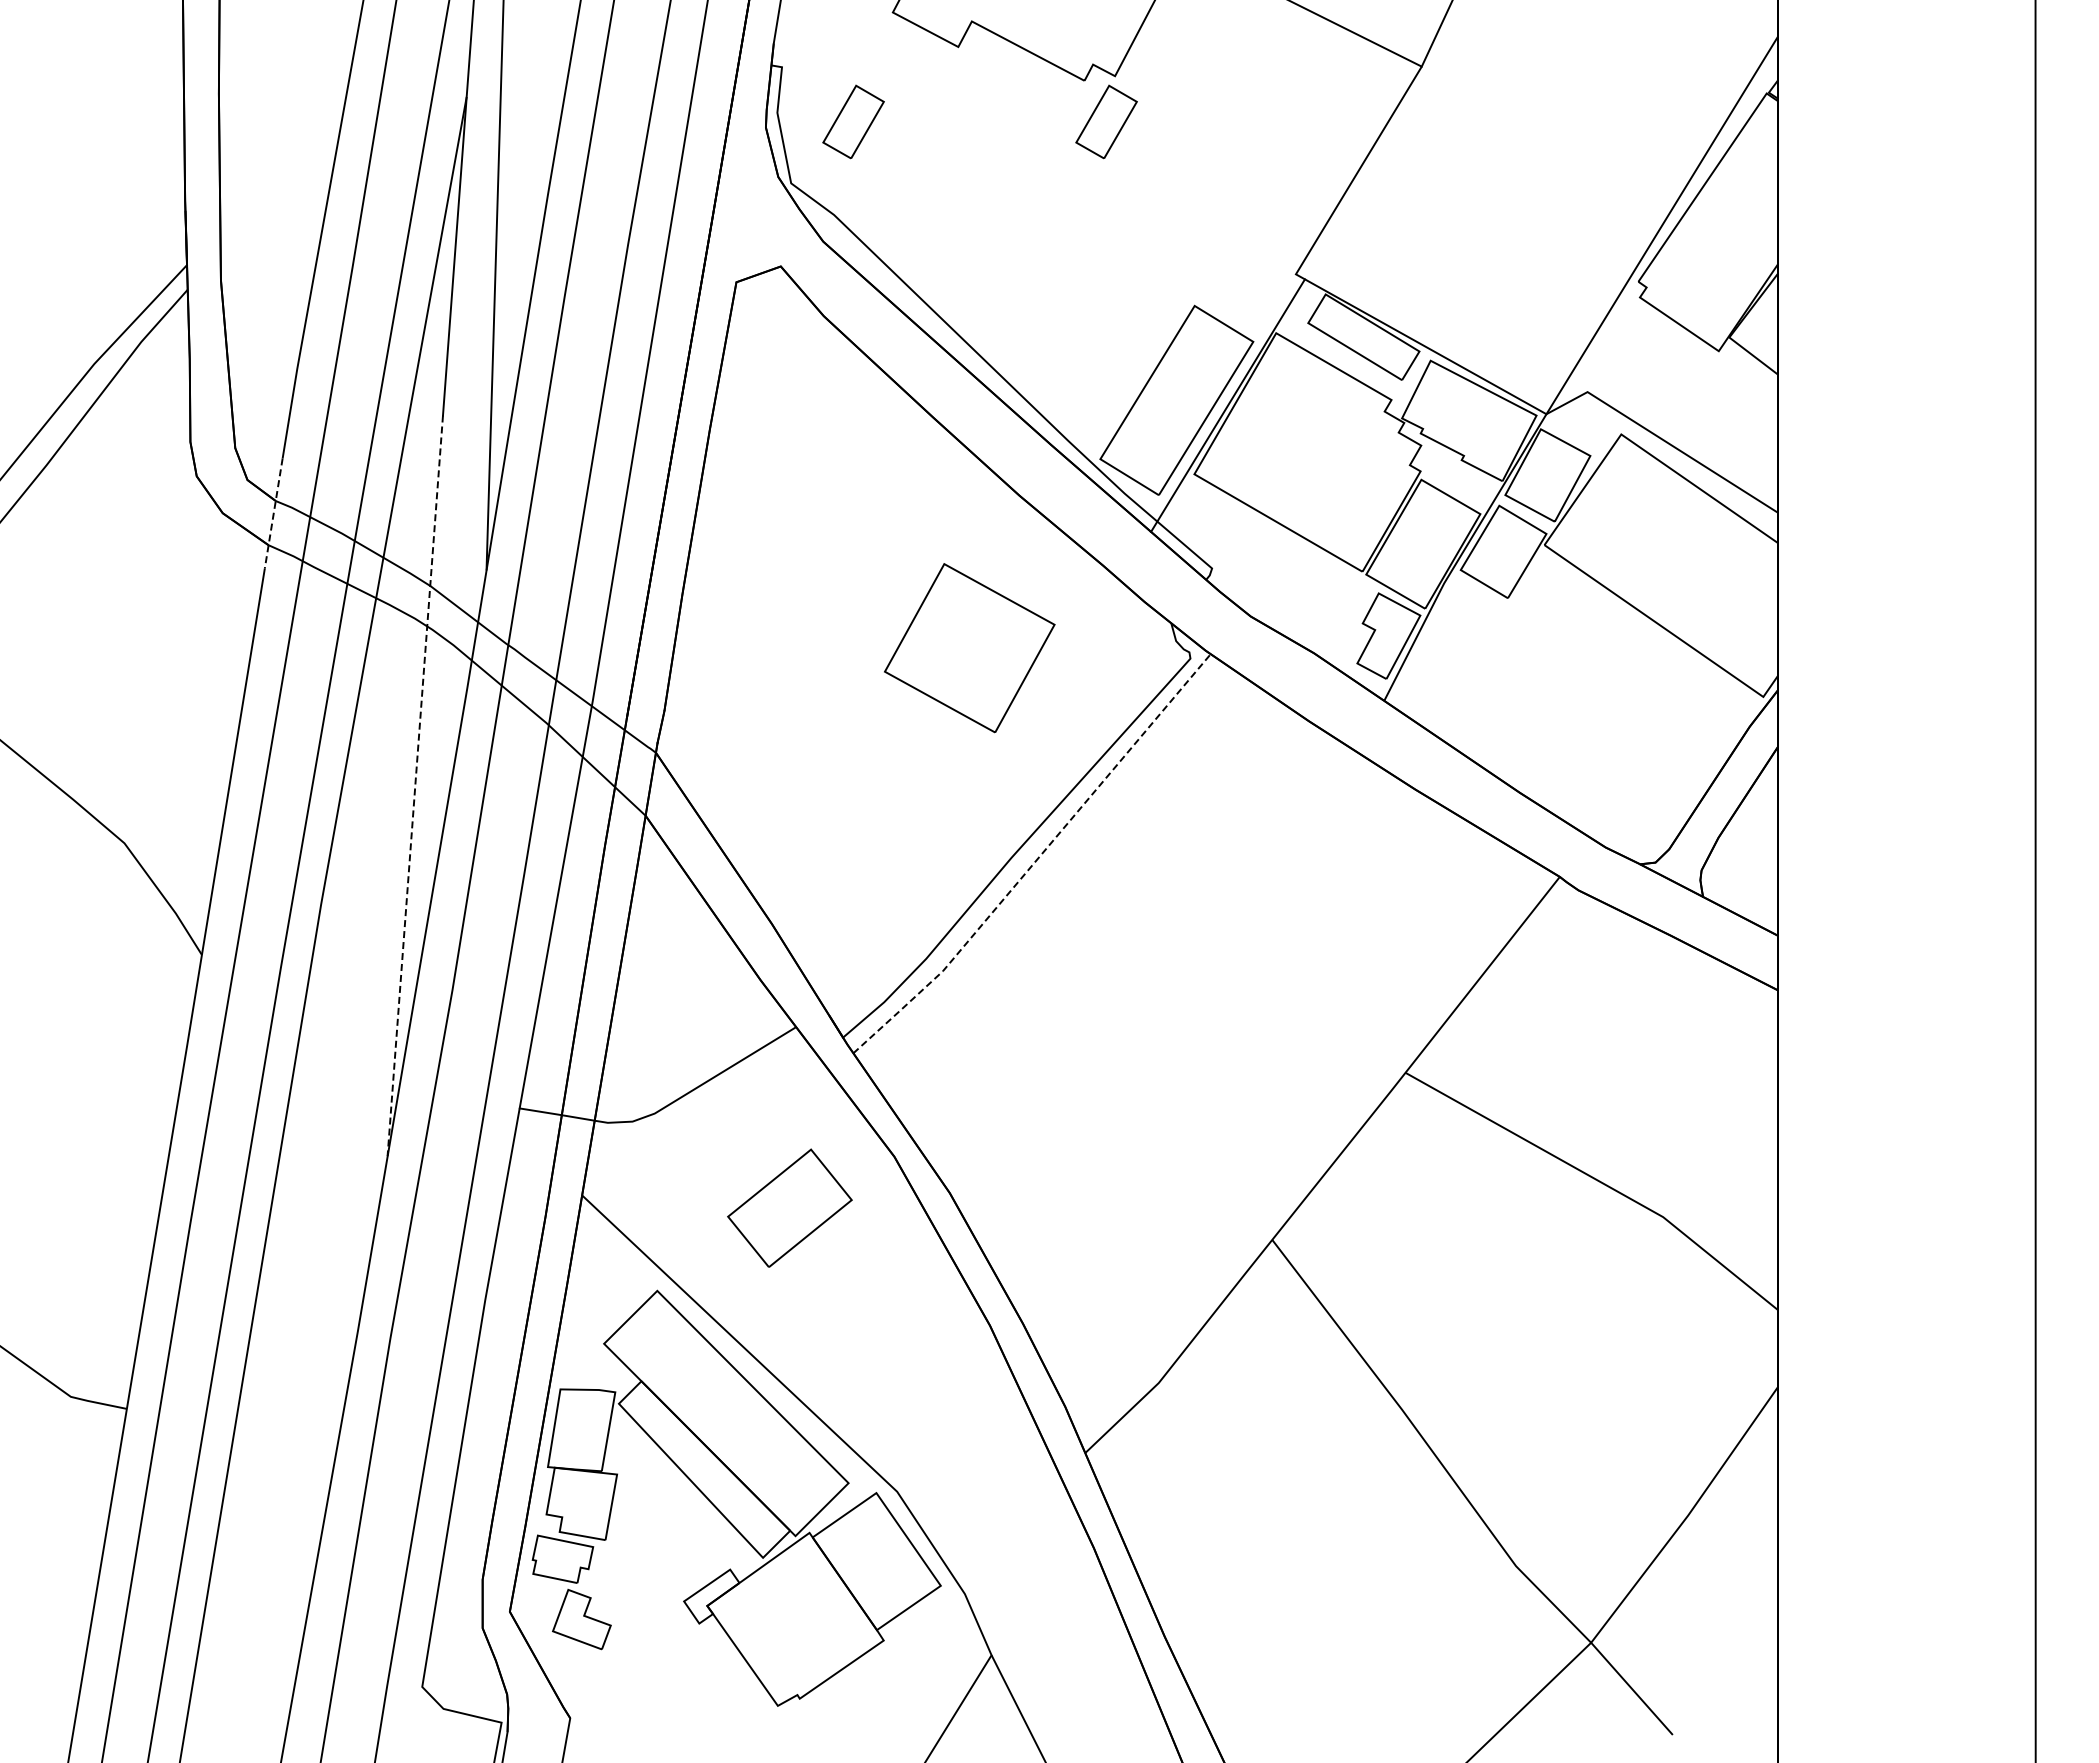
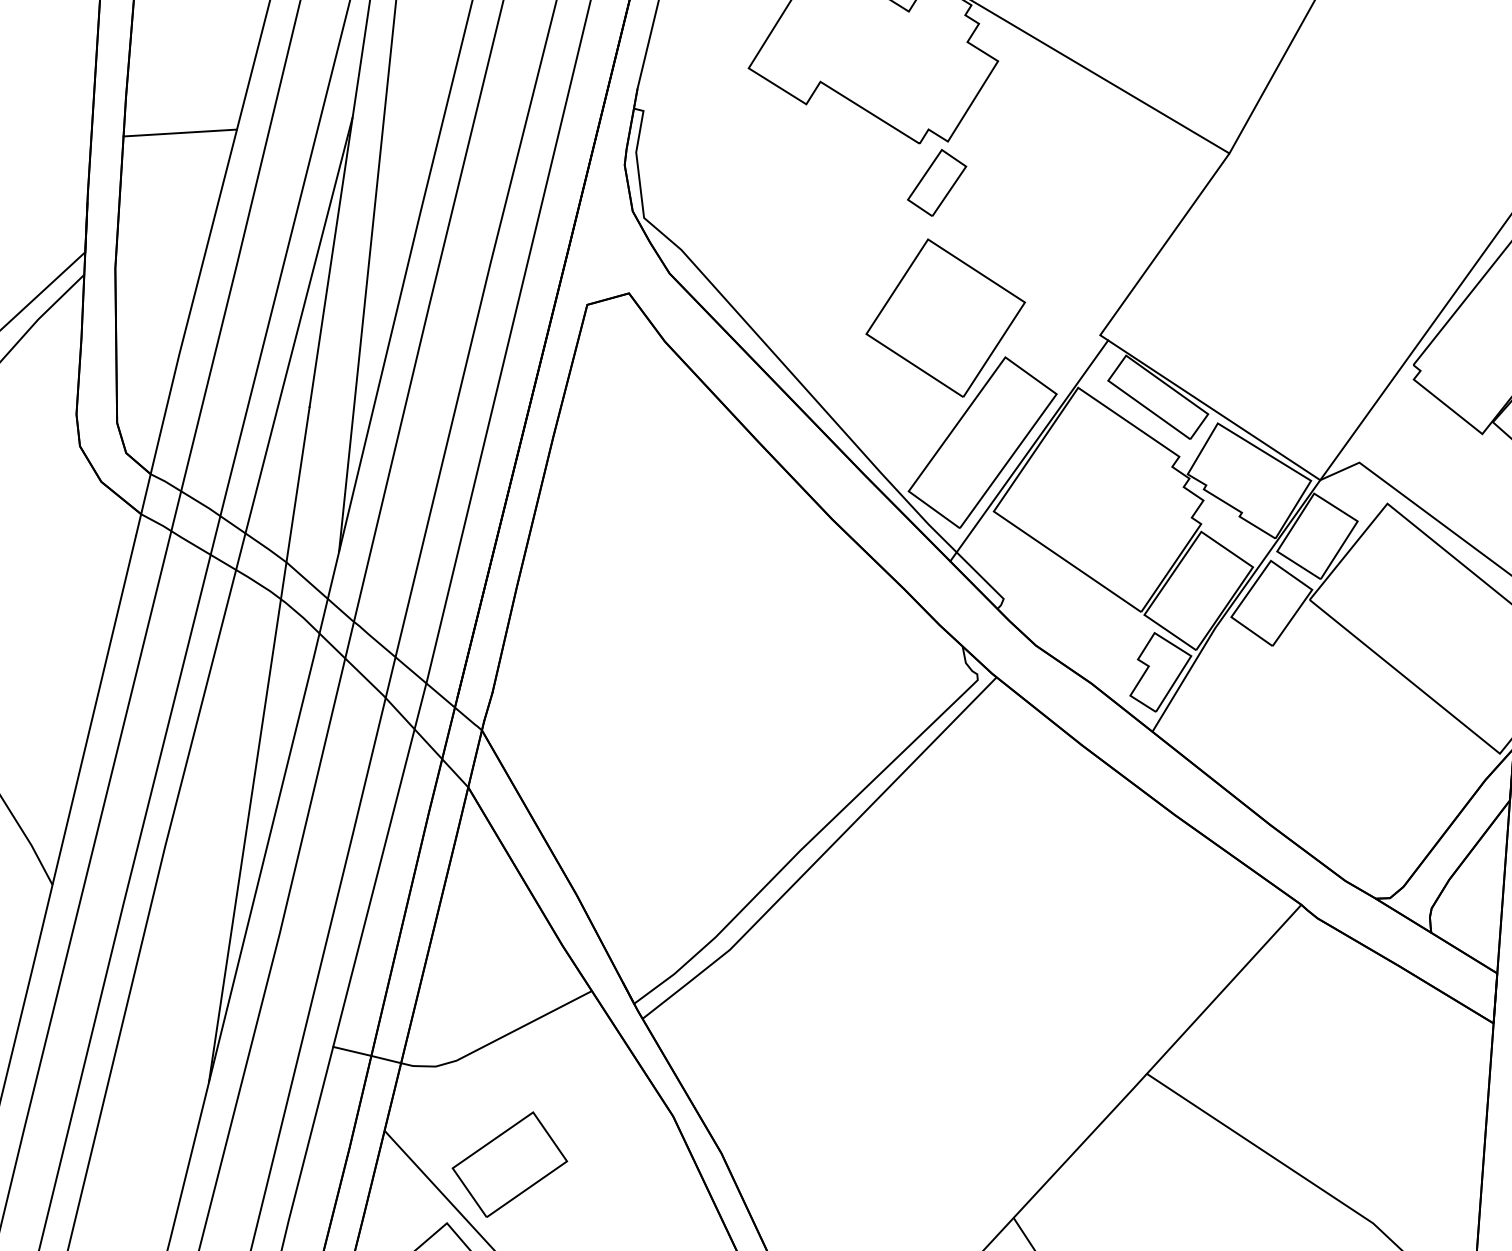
part: (853, 121) -> (705, 165), removed
line: (280, 127) -> (180, 132), added
line: (273, 513) -> (147, 485), dashed -> solid
part: (969, 648) -> (945, 318), moved
line: (415, 786) -> (259, 745), dashed -> solid
line: (1036, 860) -> (823, 854), dashed -> solid
part: (789, 1207) -> (509, 1163), moved

